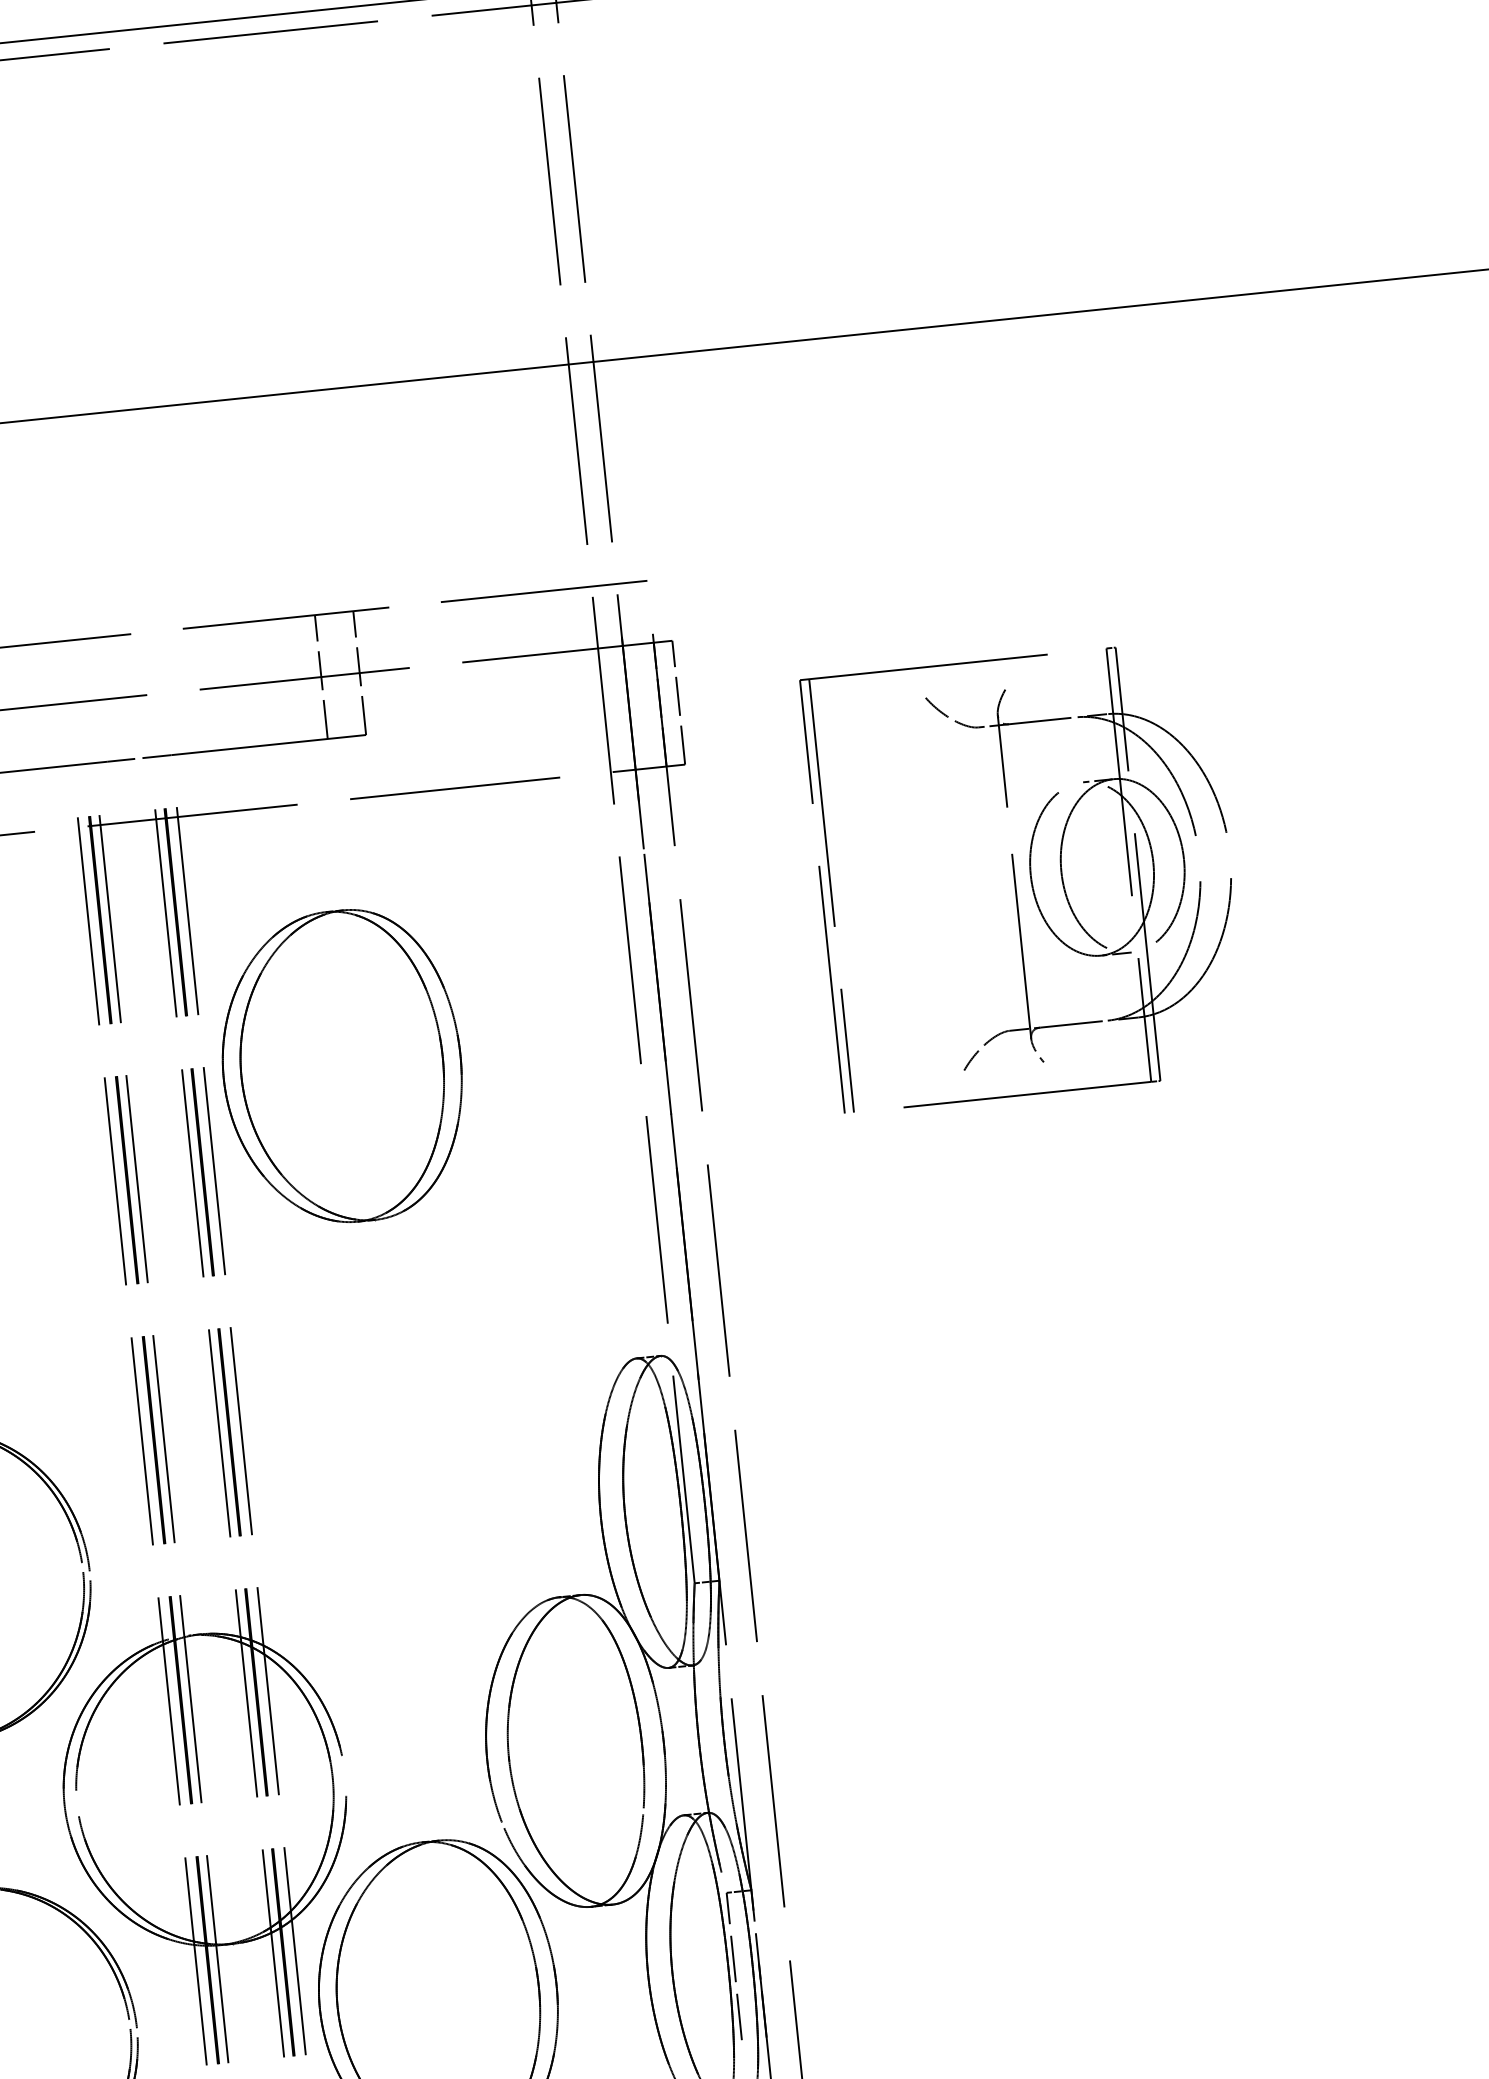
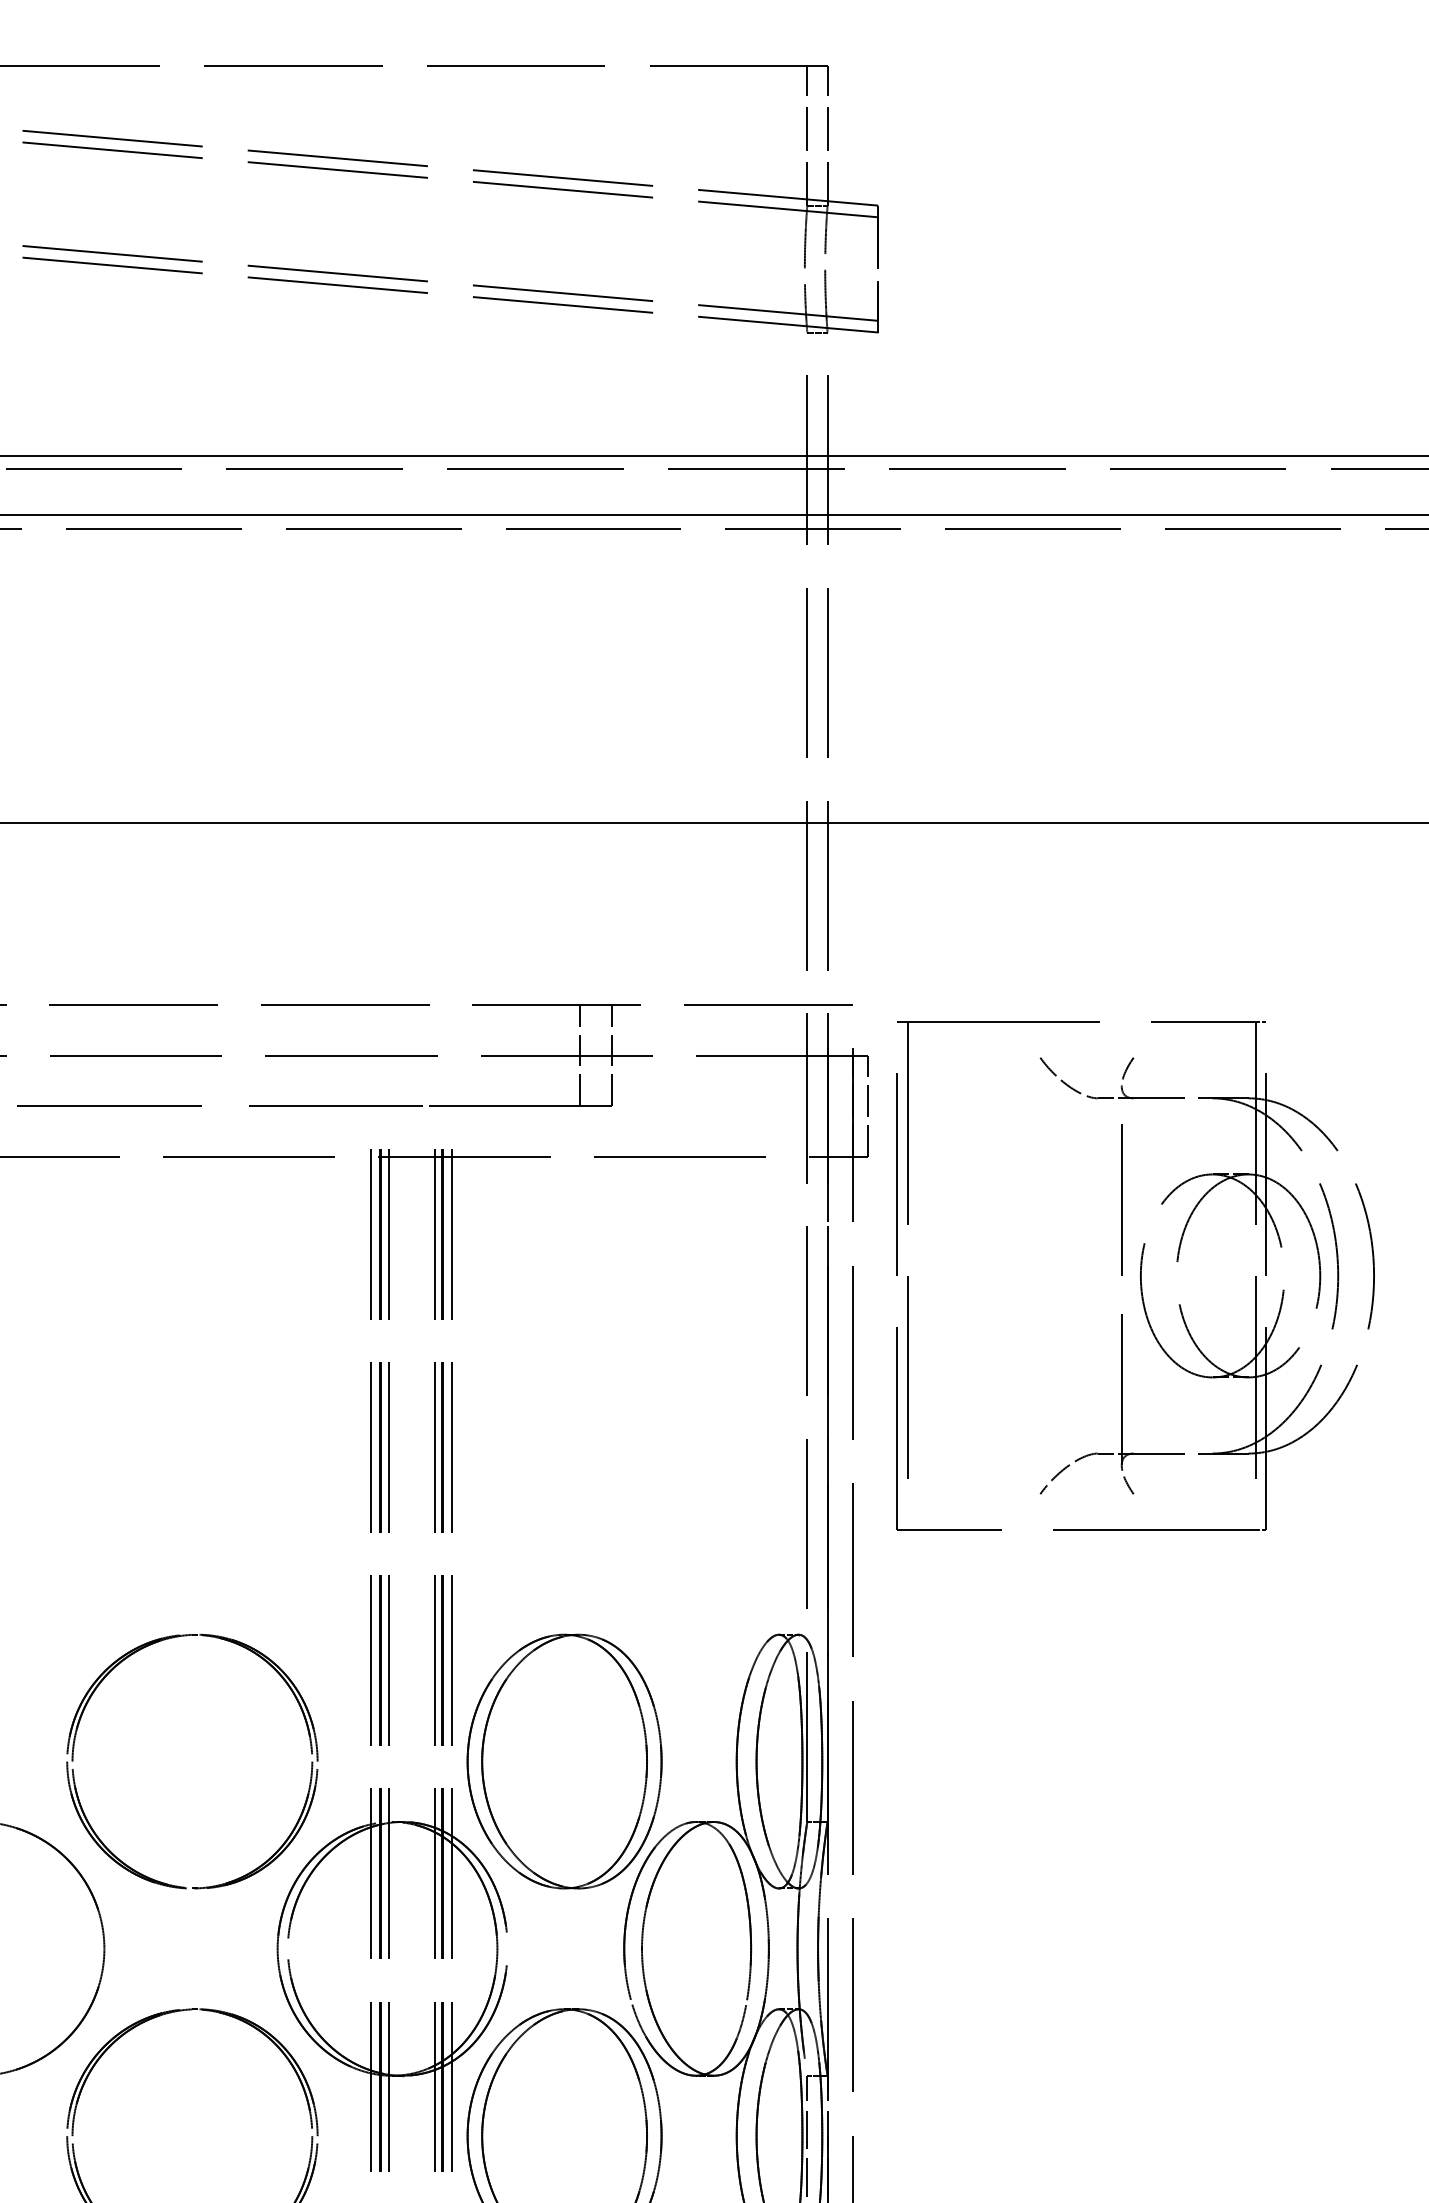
part: (1026, 875) -> (1135, 1275), size x1.43
part: (341, 1066) -> (564, 1761), moved

